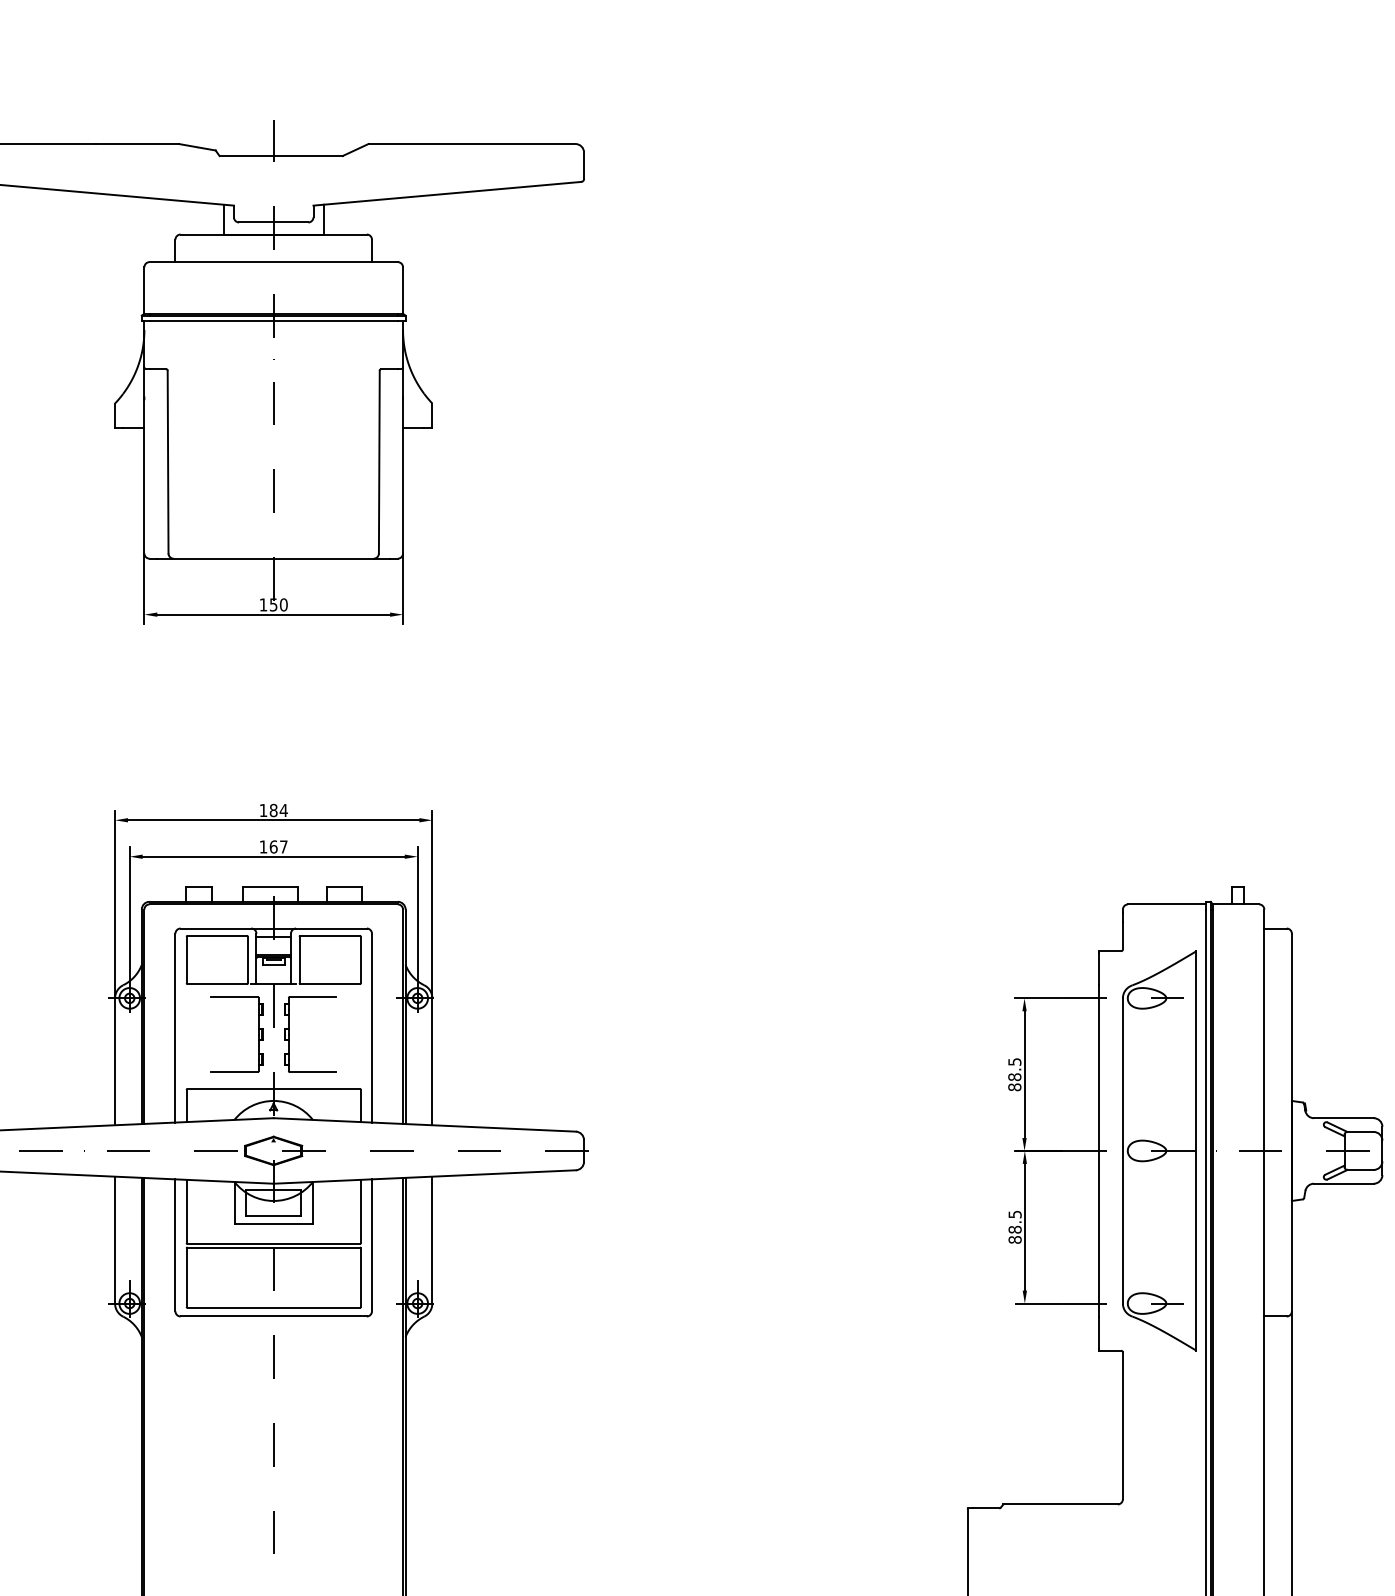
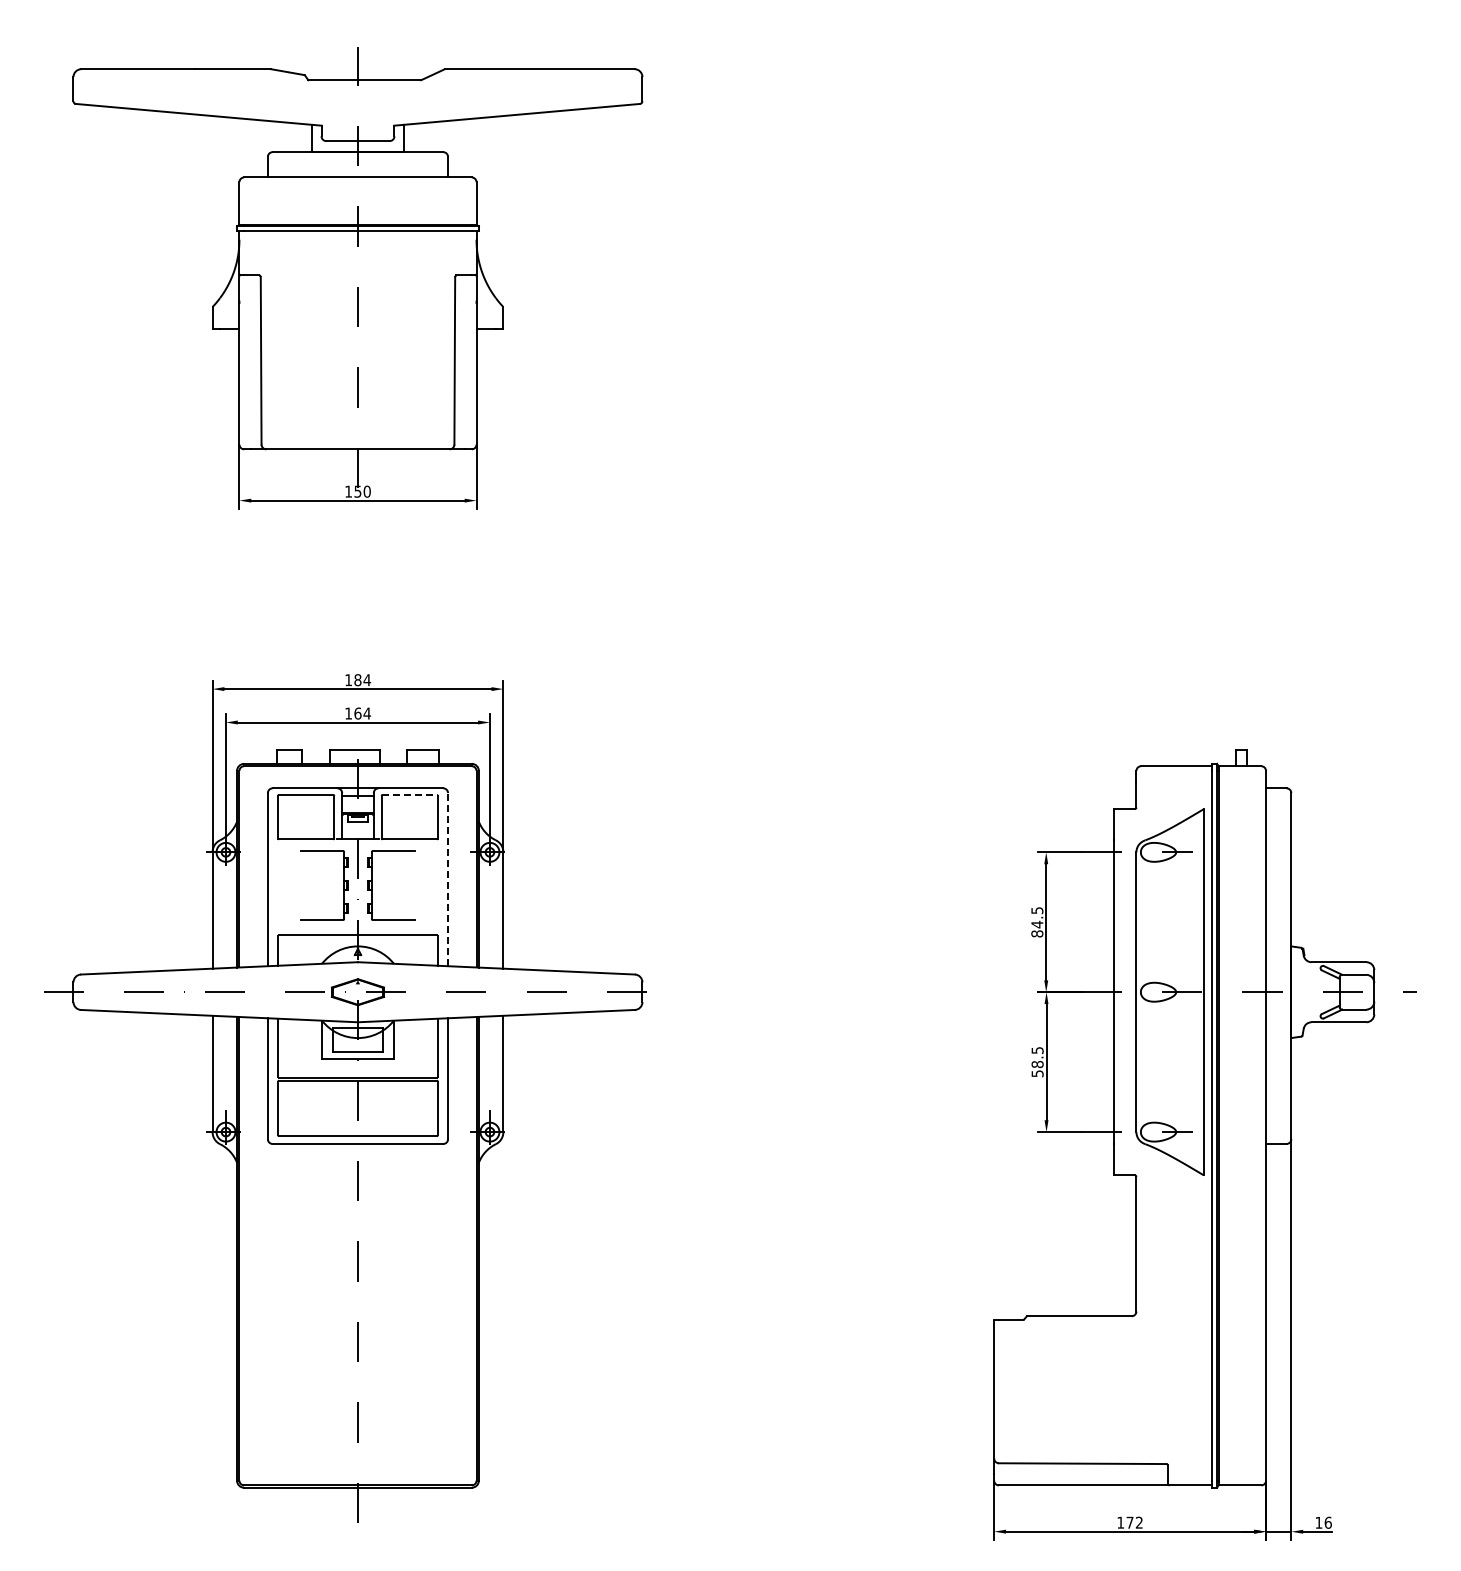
text: (283, 846) -> (366, 713), 167 -> 164
line: (331, 936) -> (410, 795), solid -> dashed
line: (372, 1027) -> (448, 879), solid -> dashed
text: (1015, 1077) -> (1037, 924), 88.5 -> 84.5
text: (1015, 1239) -> (1037, 1073), 88.5 -> 58.5

